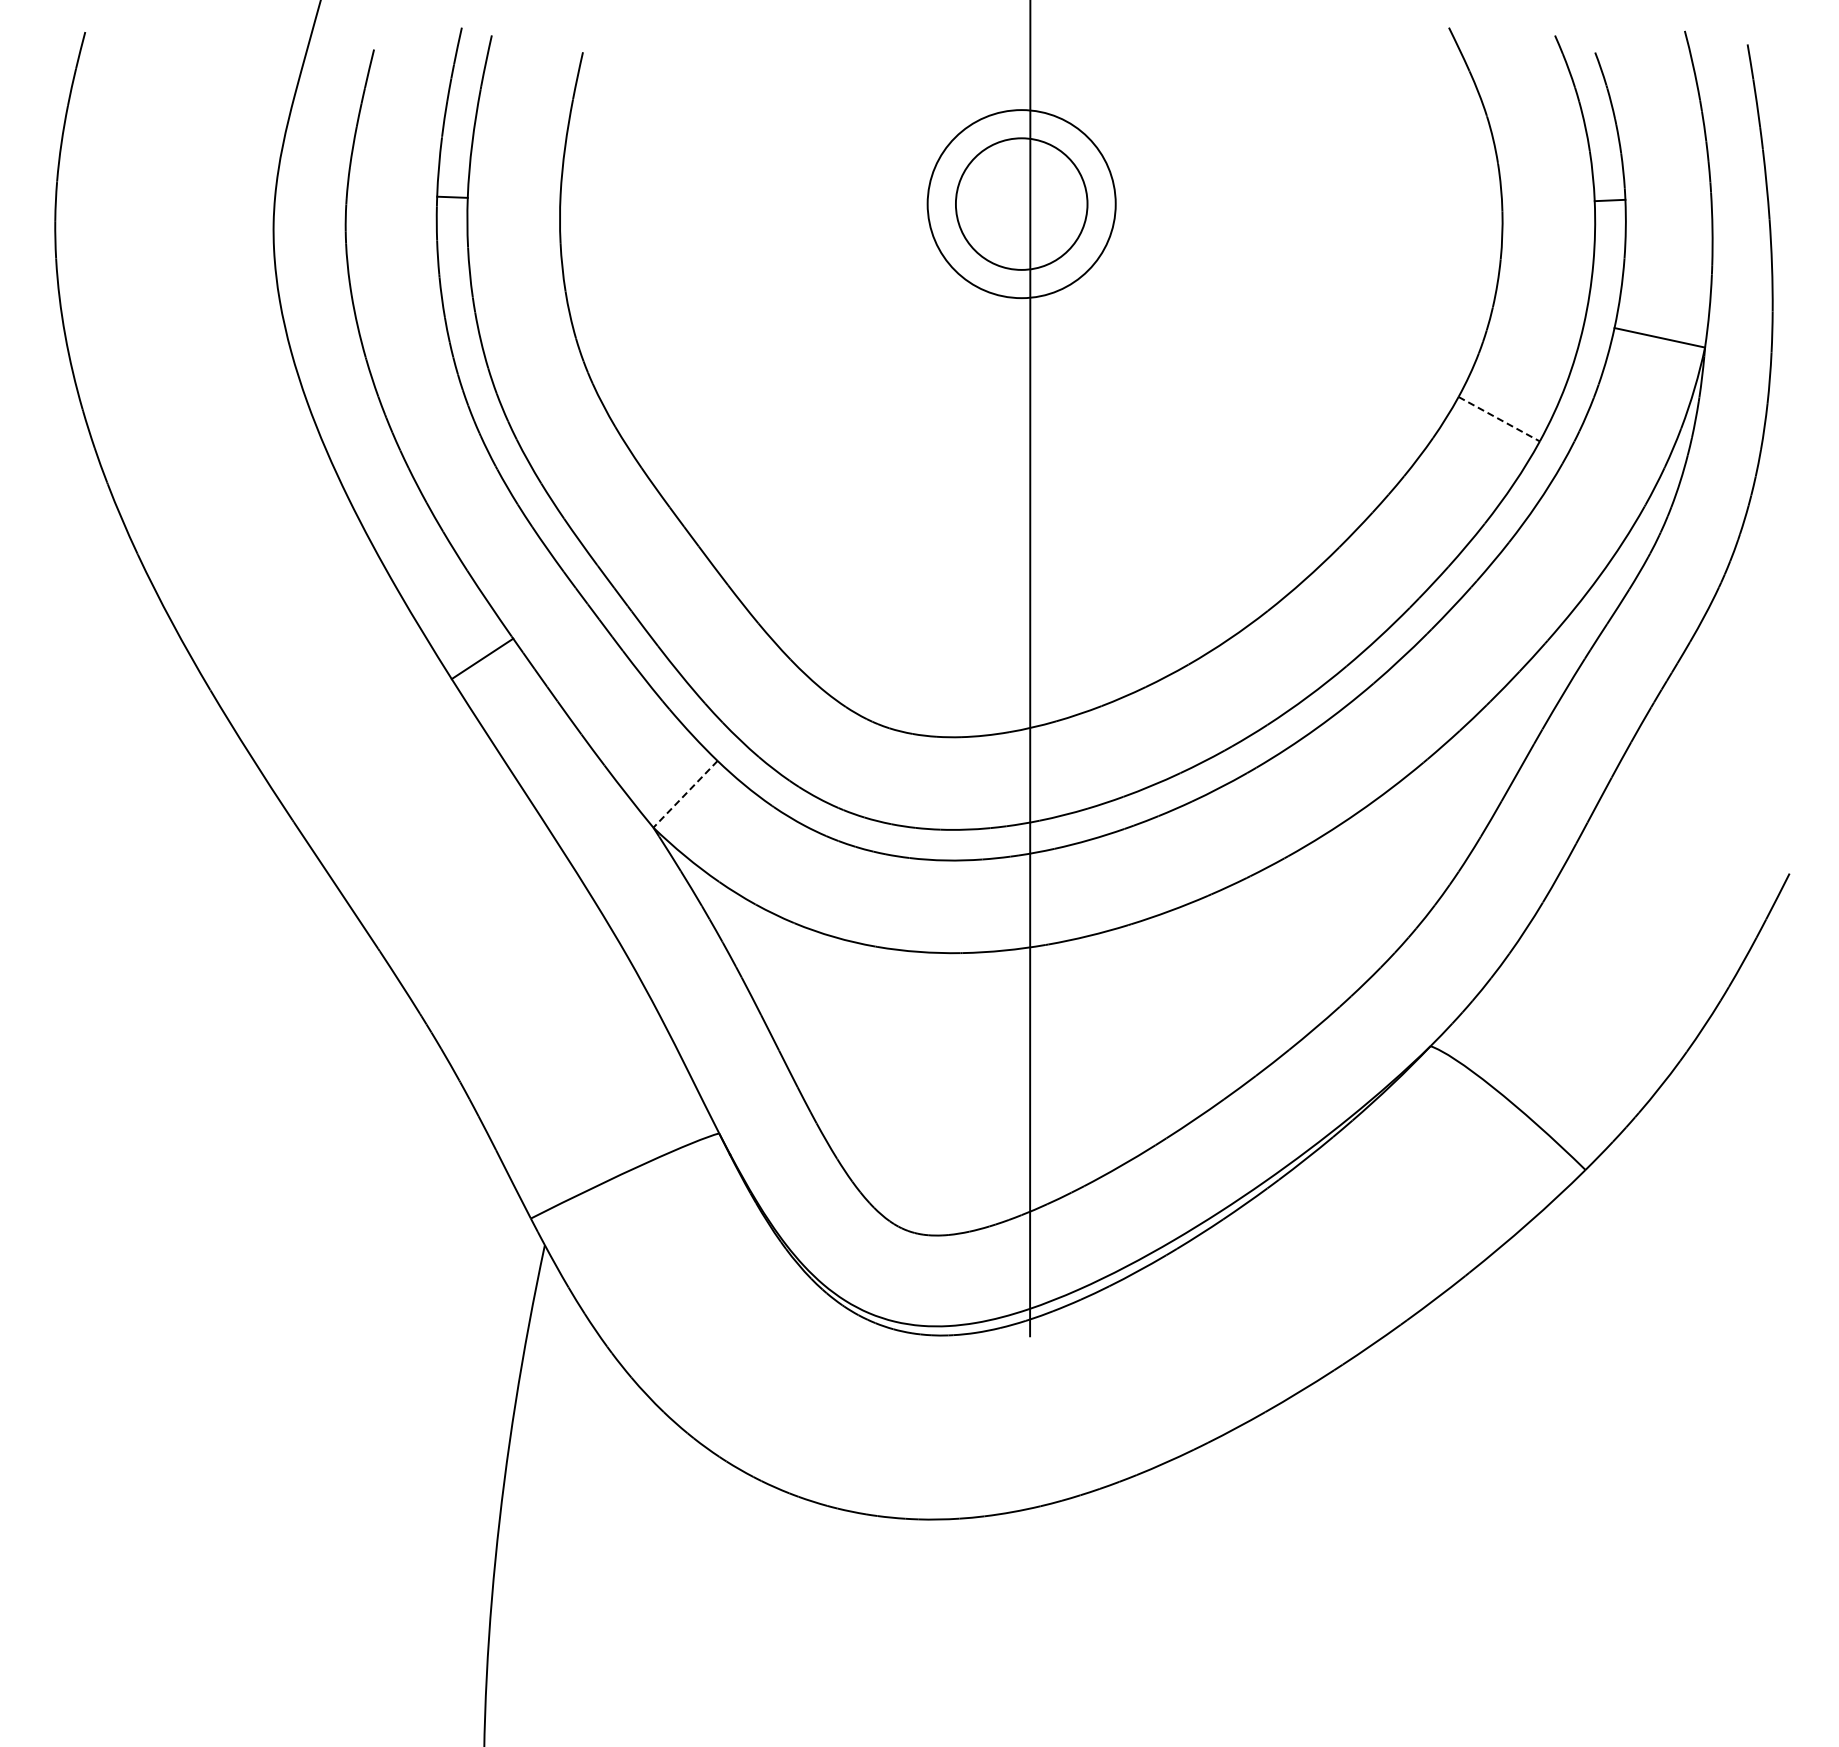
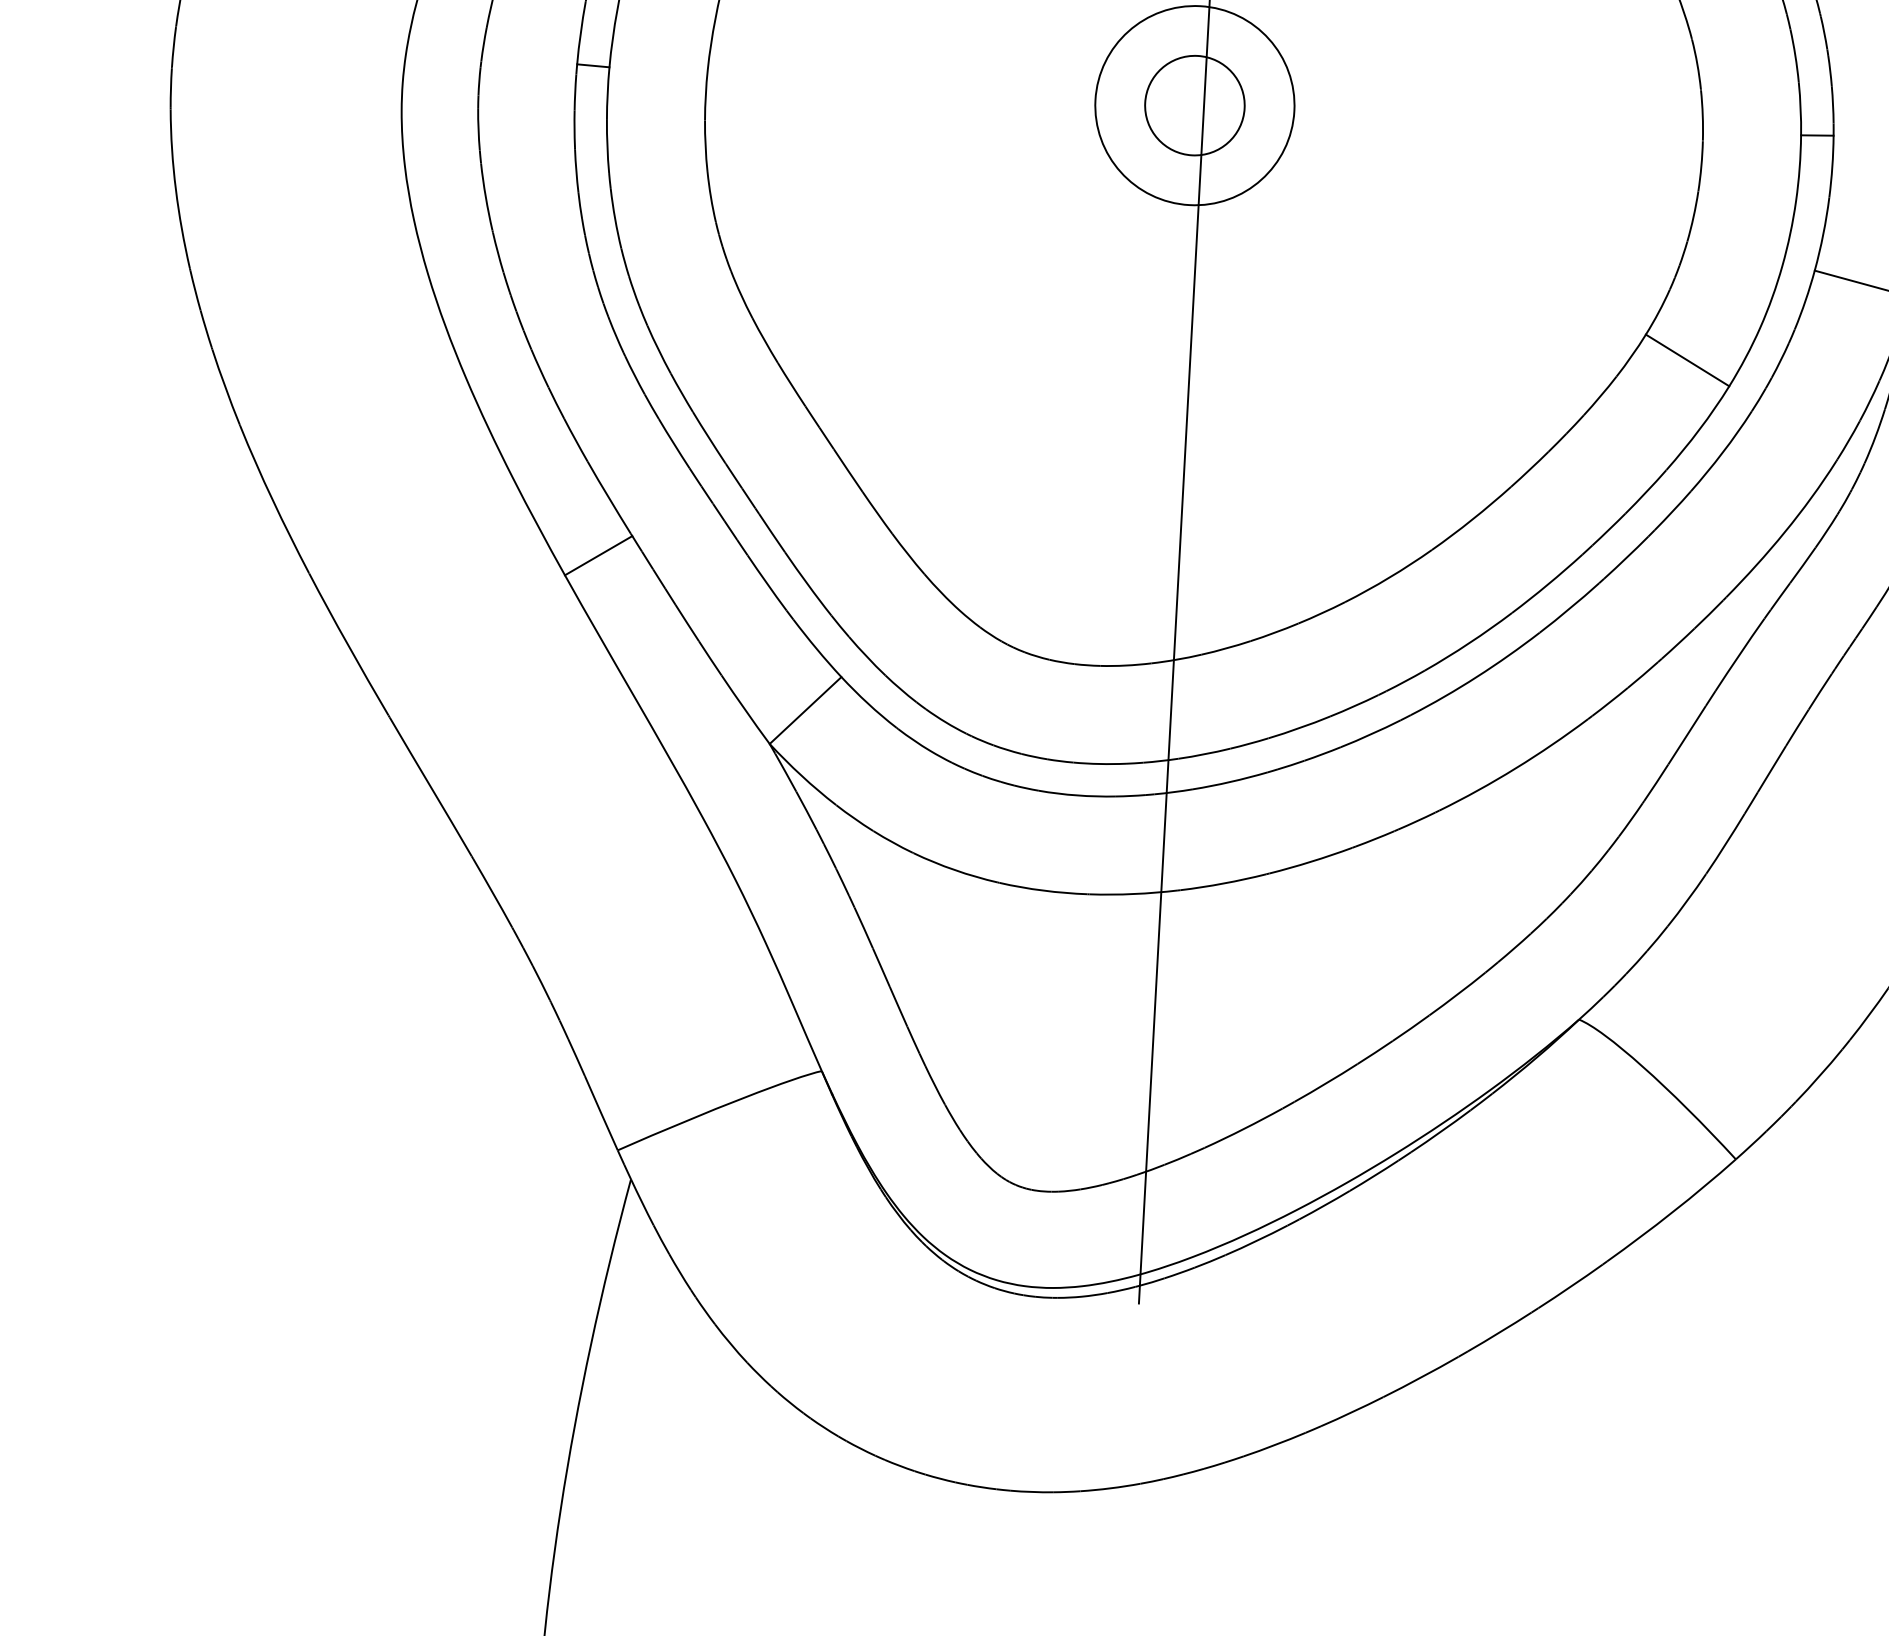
circle: (1021, 204) -> (1194, 106), size x0.71
line: (1499, 419) -> (1687, 360), dashed -> solid
line: (685, 794) -> (805, 710), dashed -> solid

